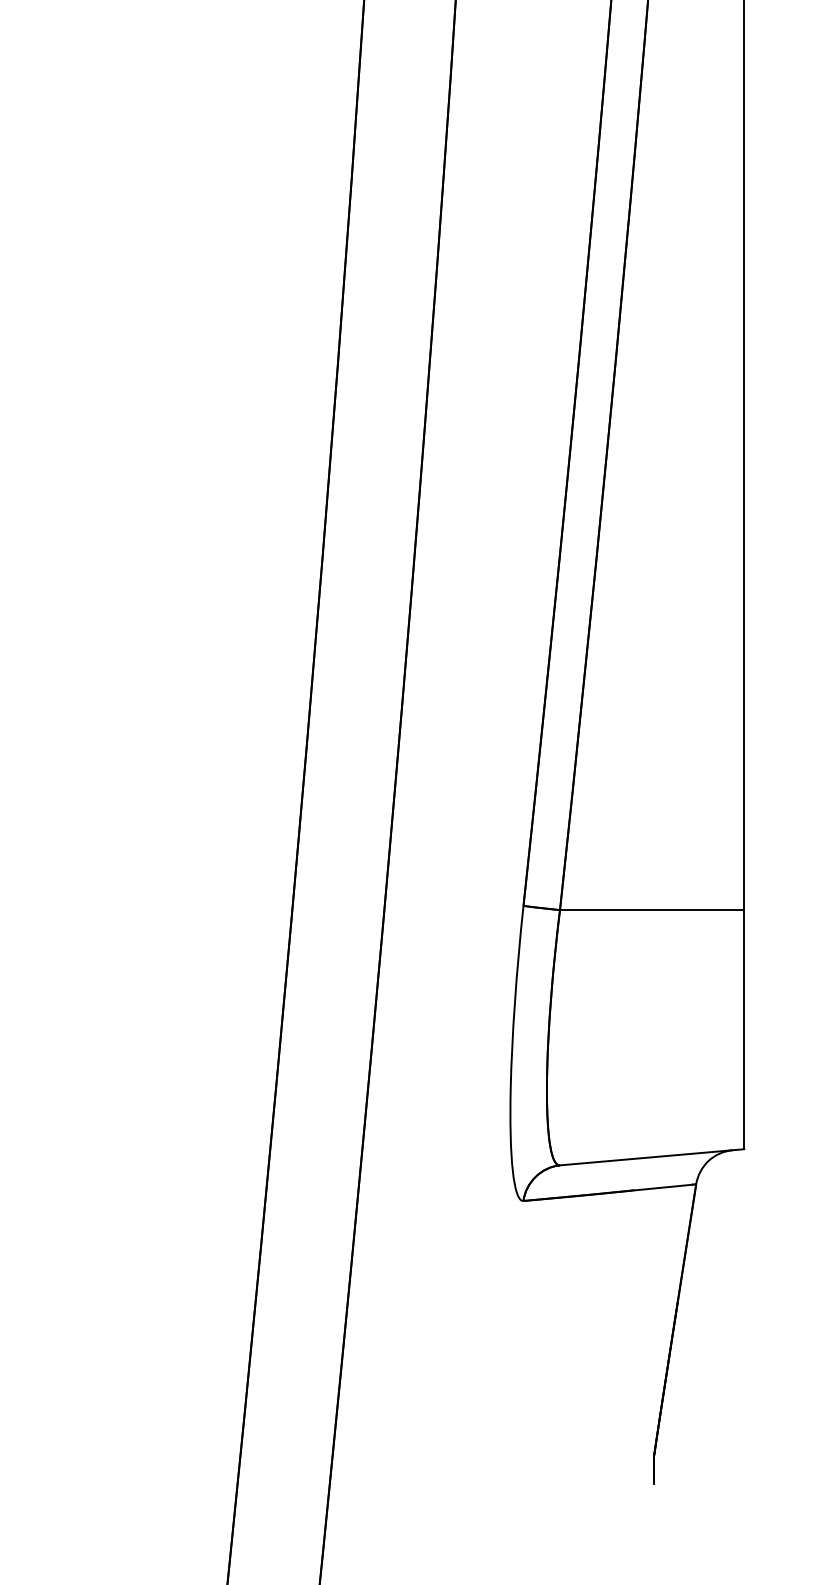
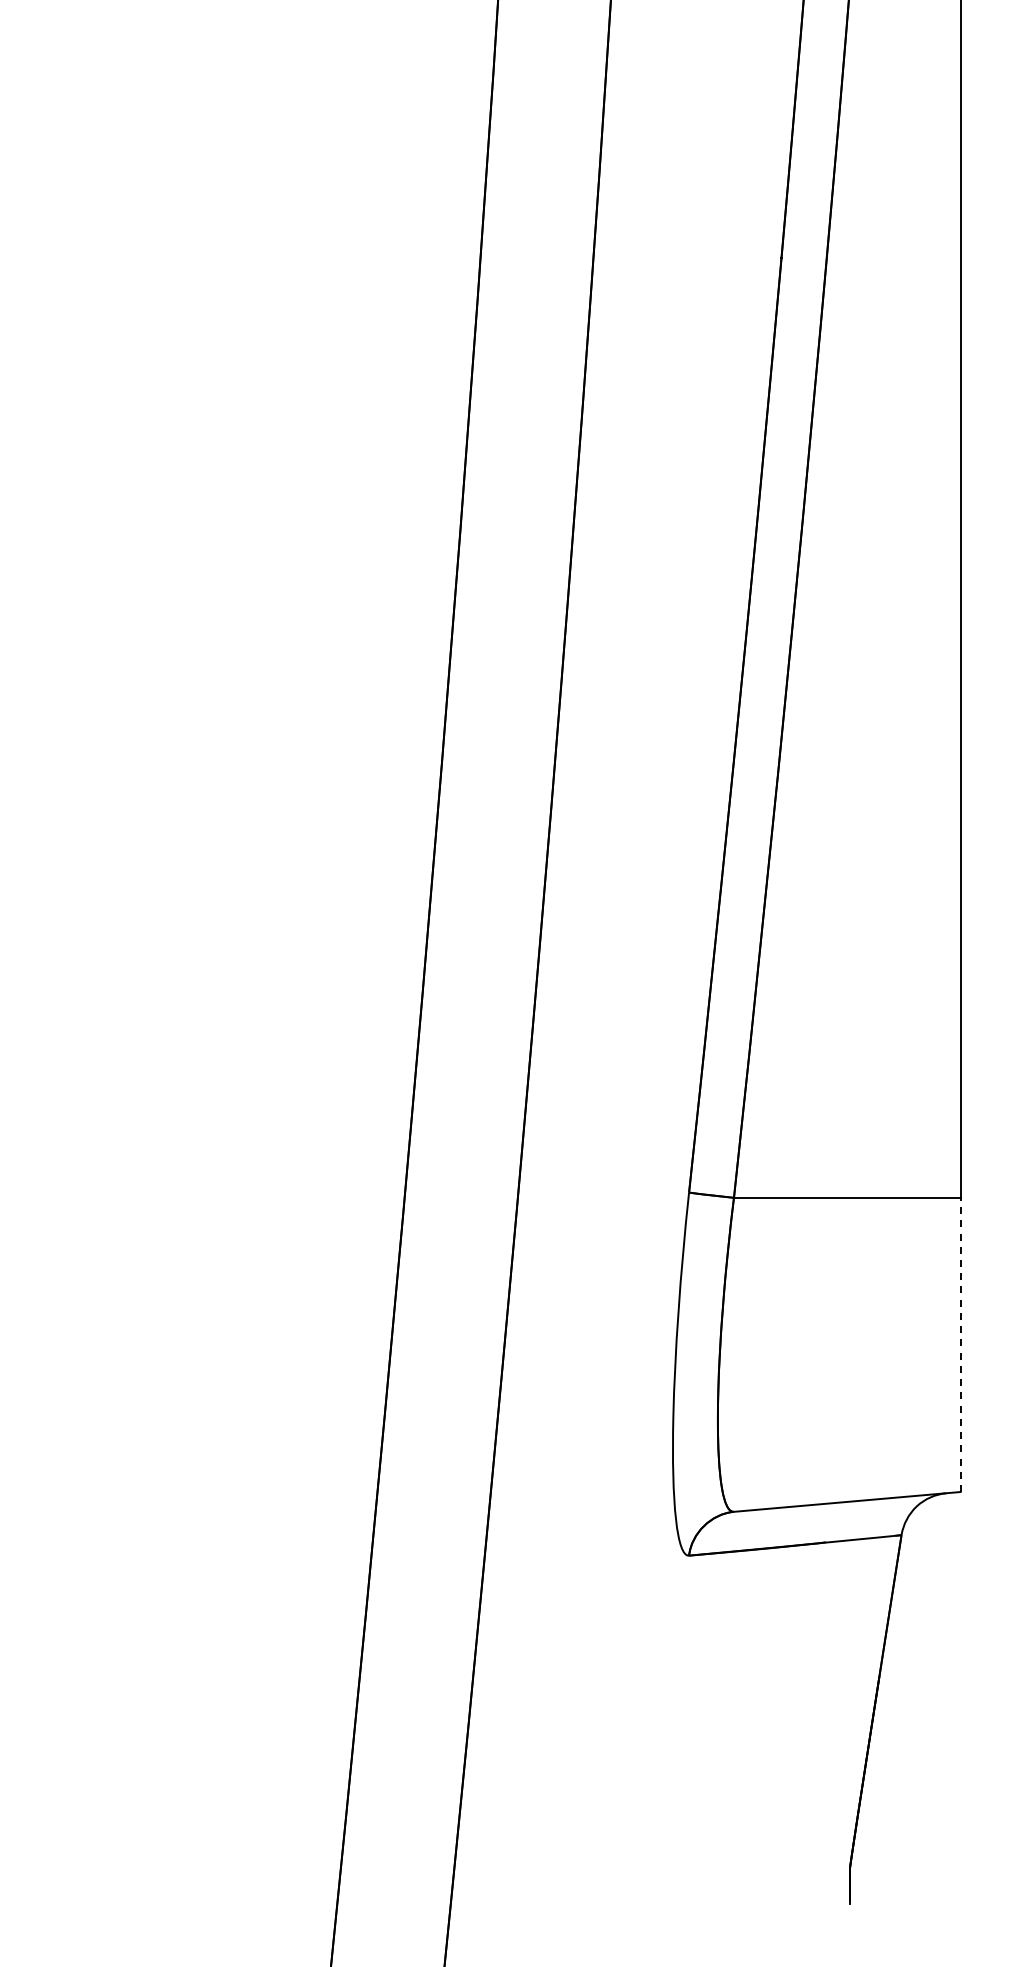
line: (744, 1029) -> (960, 1344), solid -> dashed

